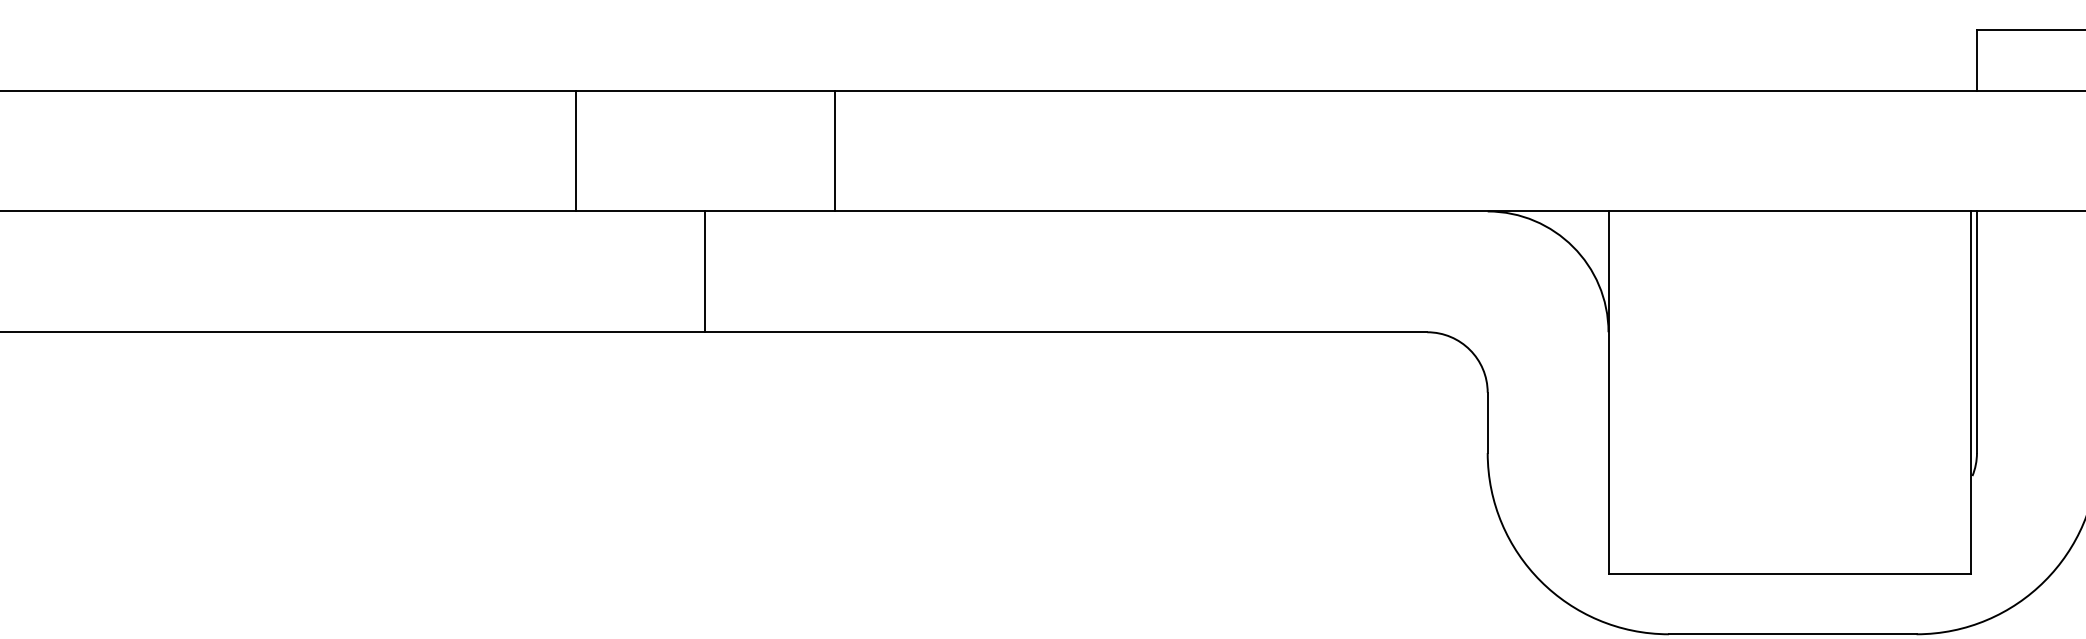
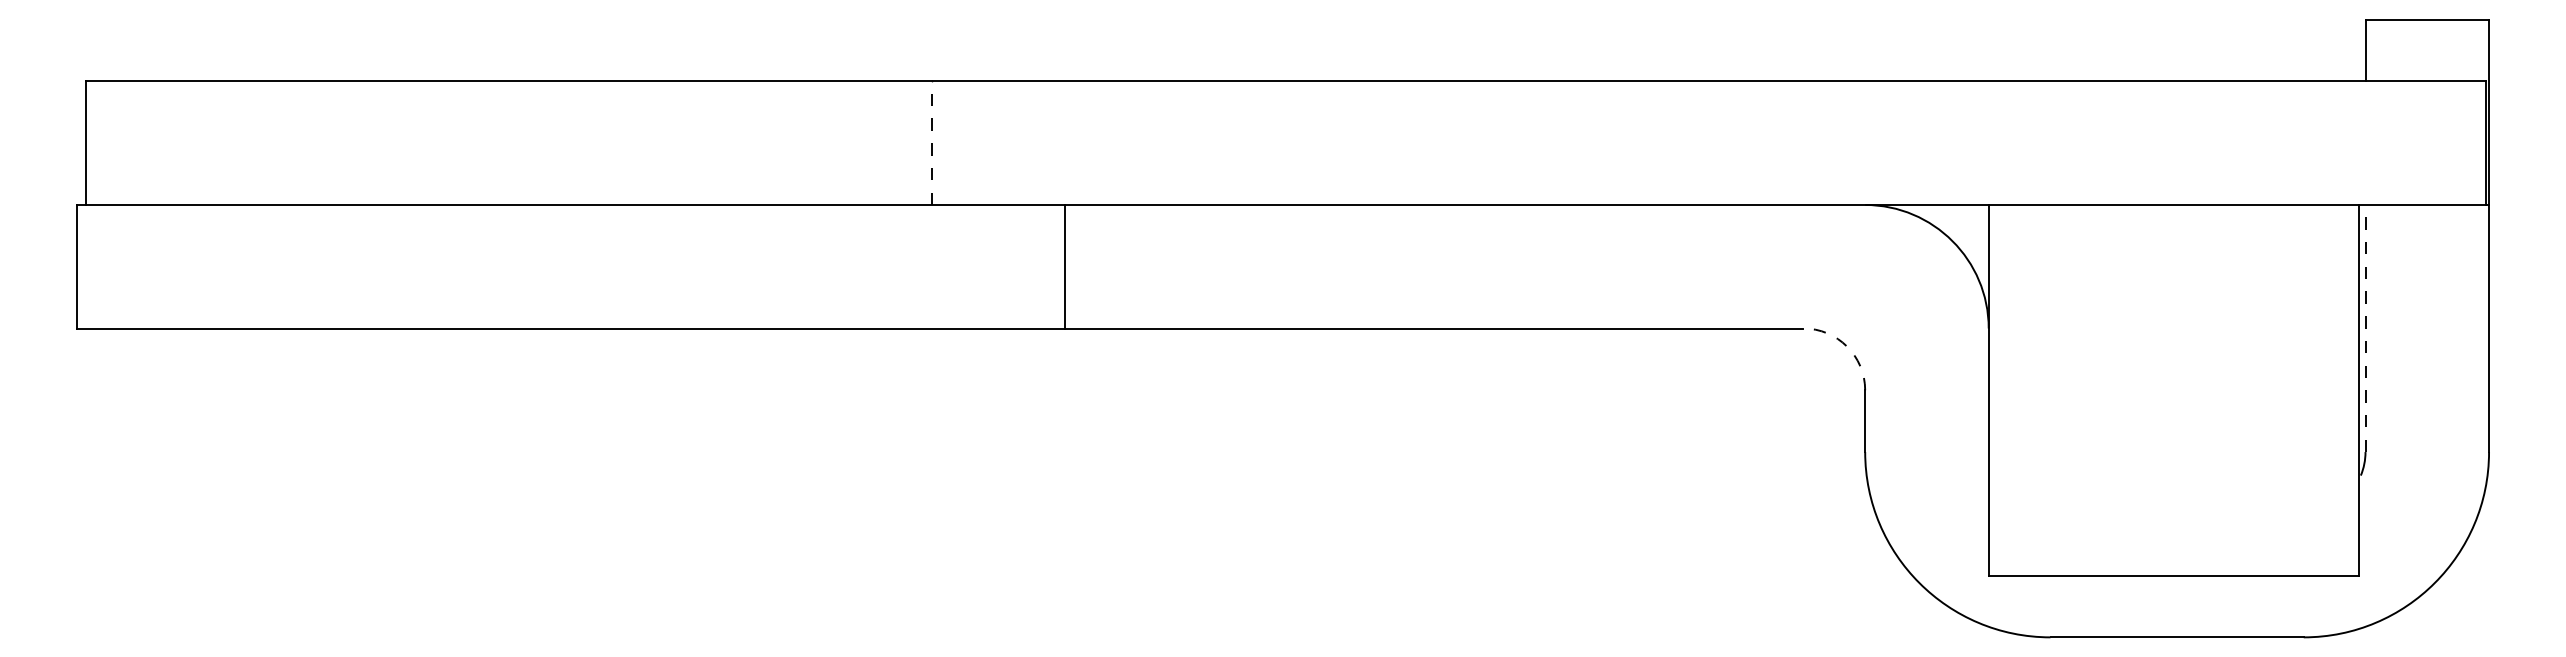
line: (835, 150) -> (1198, 142), removed
line: (575, 151) -> (932, 143), solid -> dashed
line: (1976, 332) -> (2365, 328), solid -> dashed
arc: (1470, 349) -> (1847, 346), solid -> dashed

